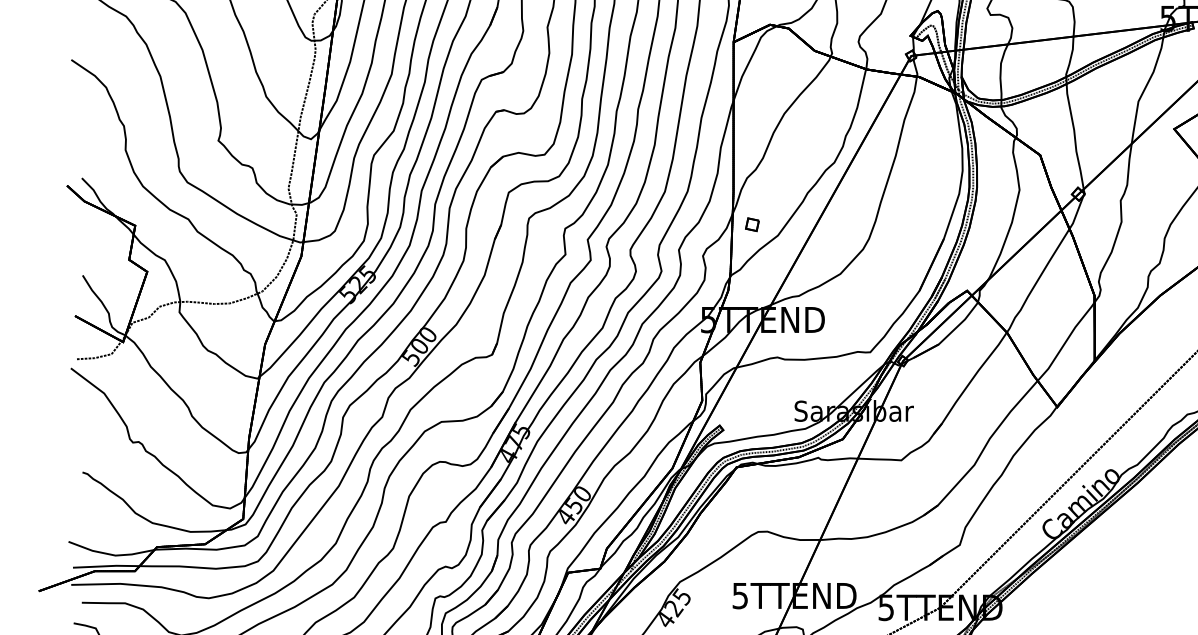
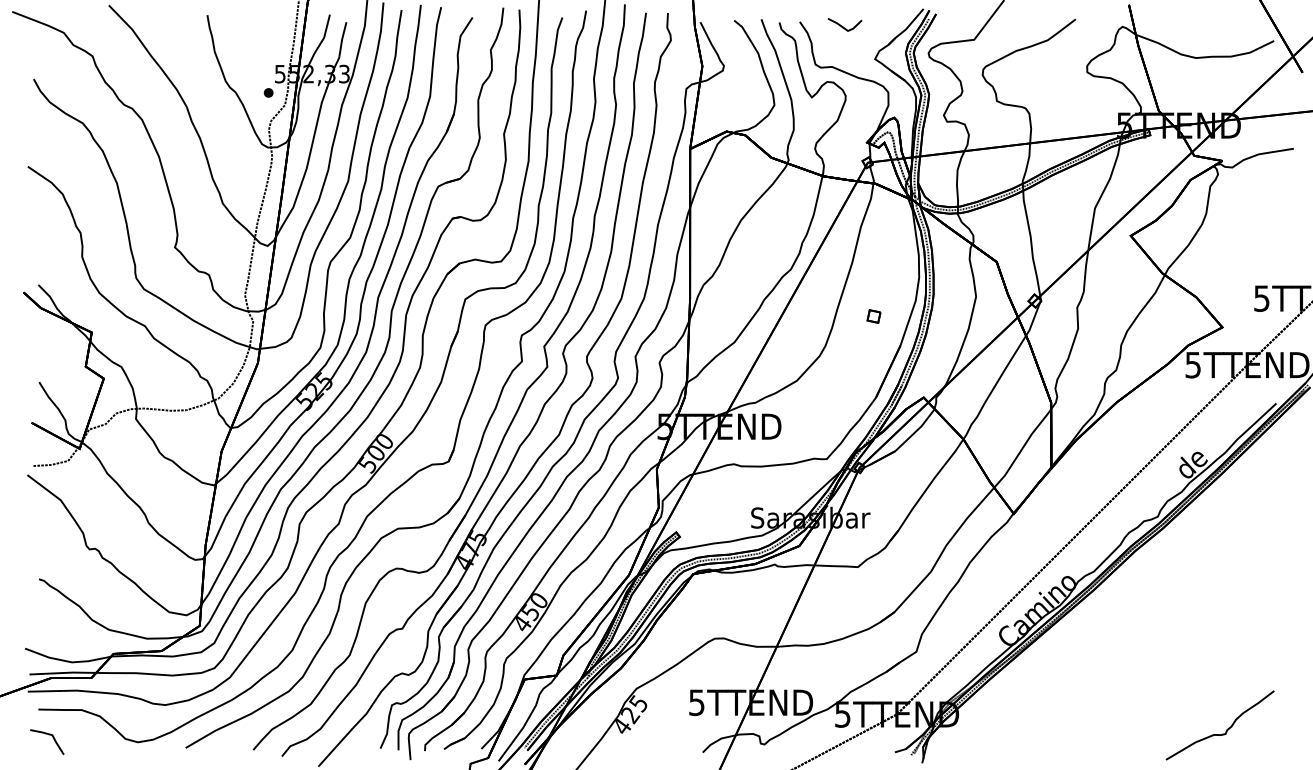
part: (751, 224) -> (873, 316), moved

